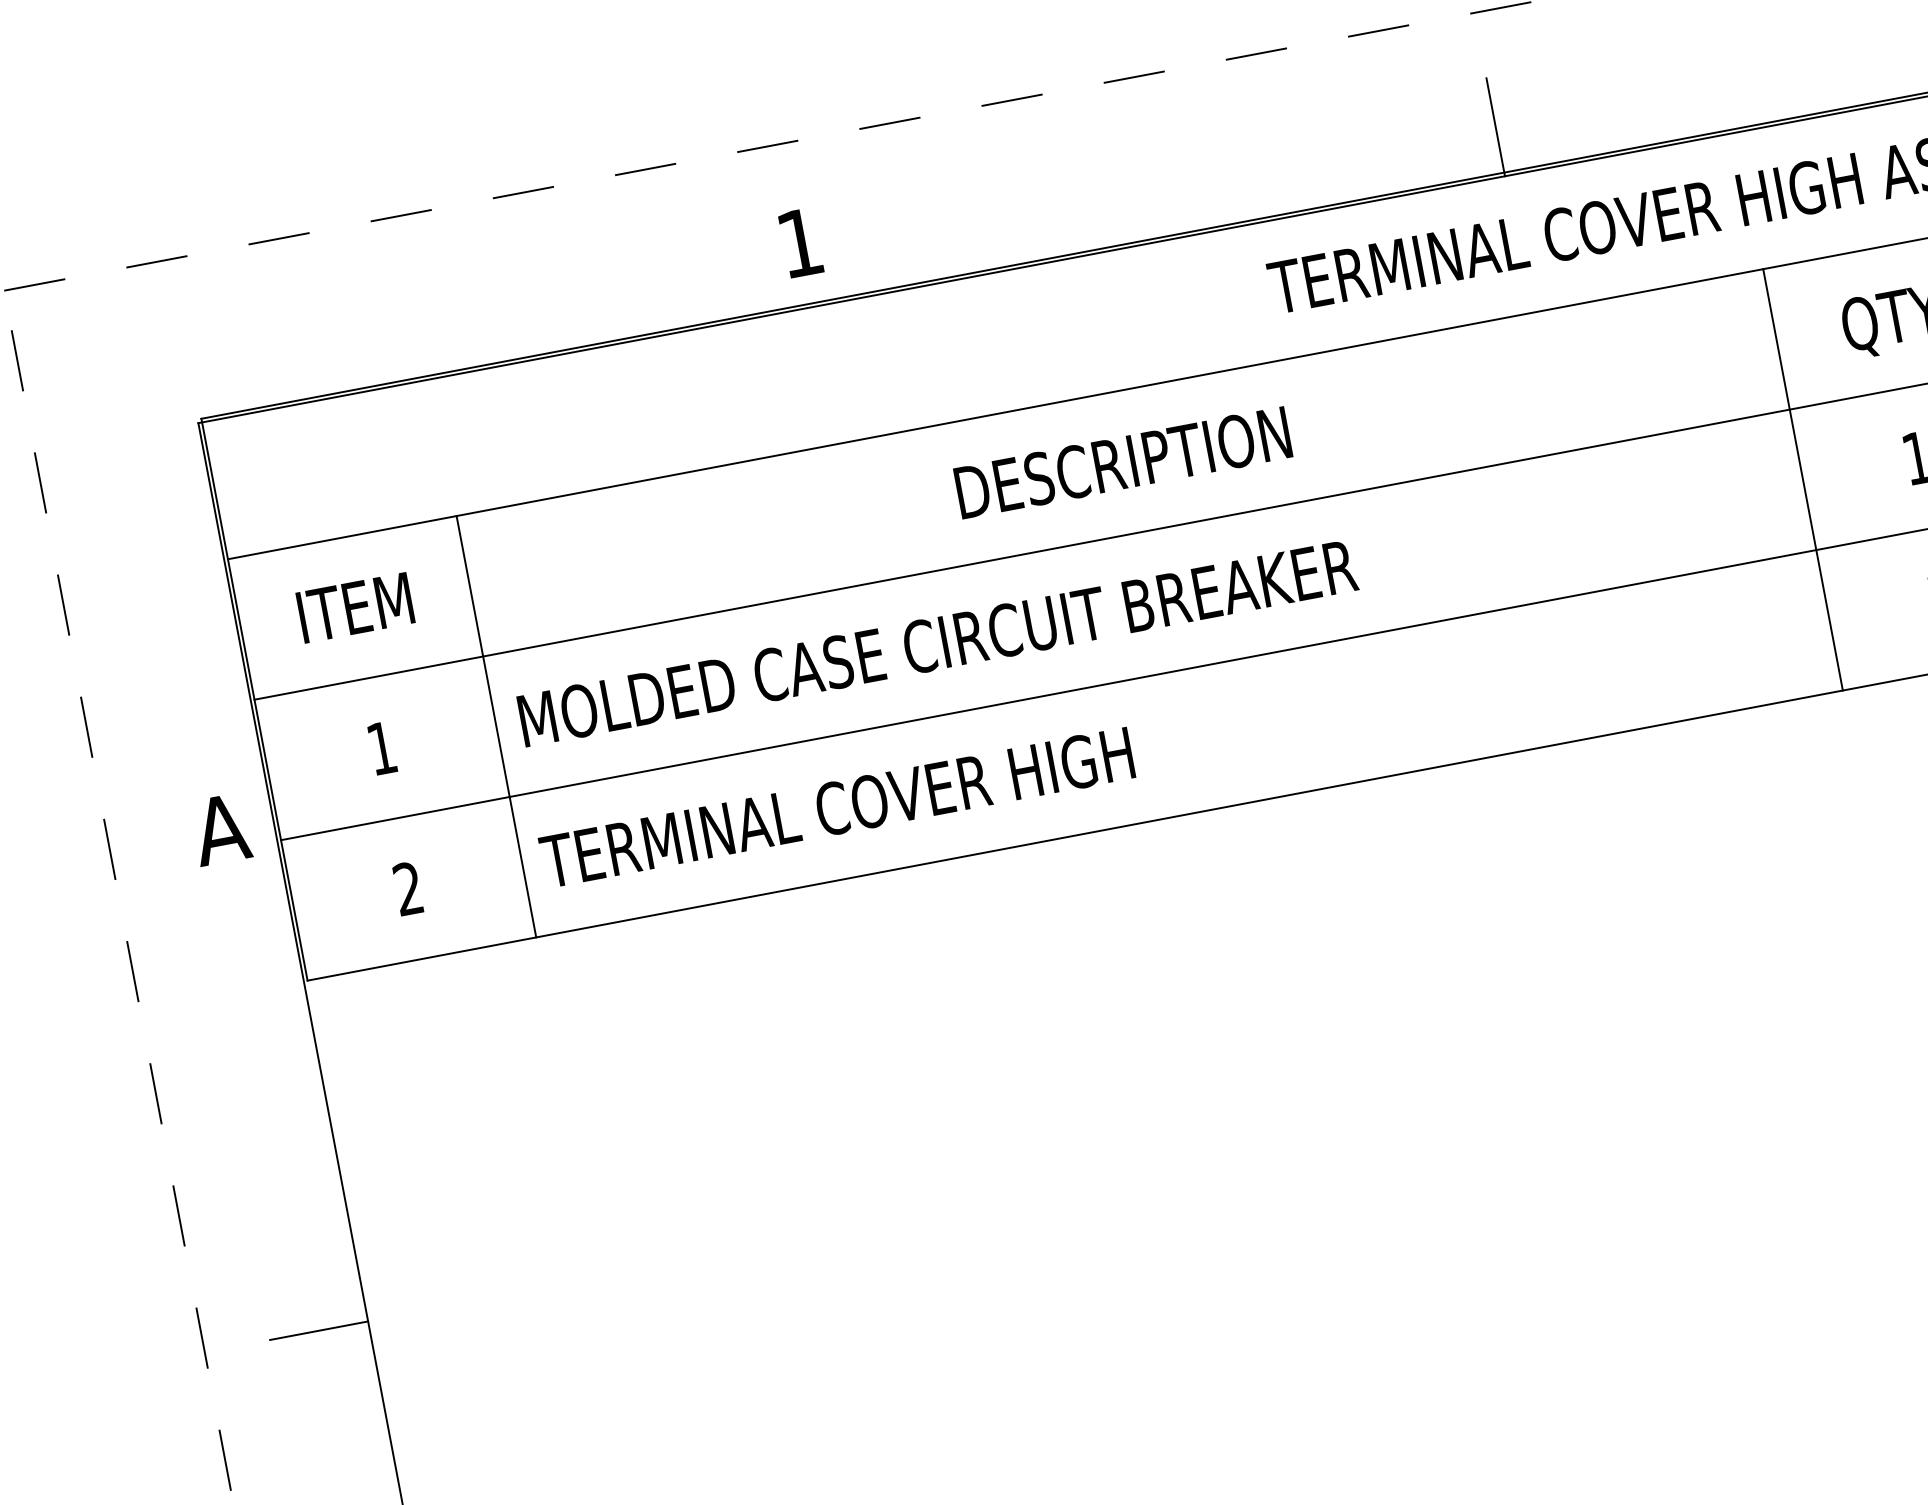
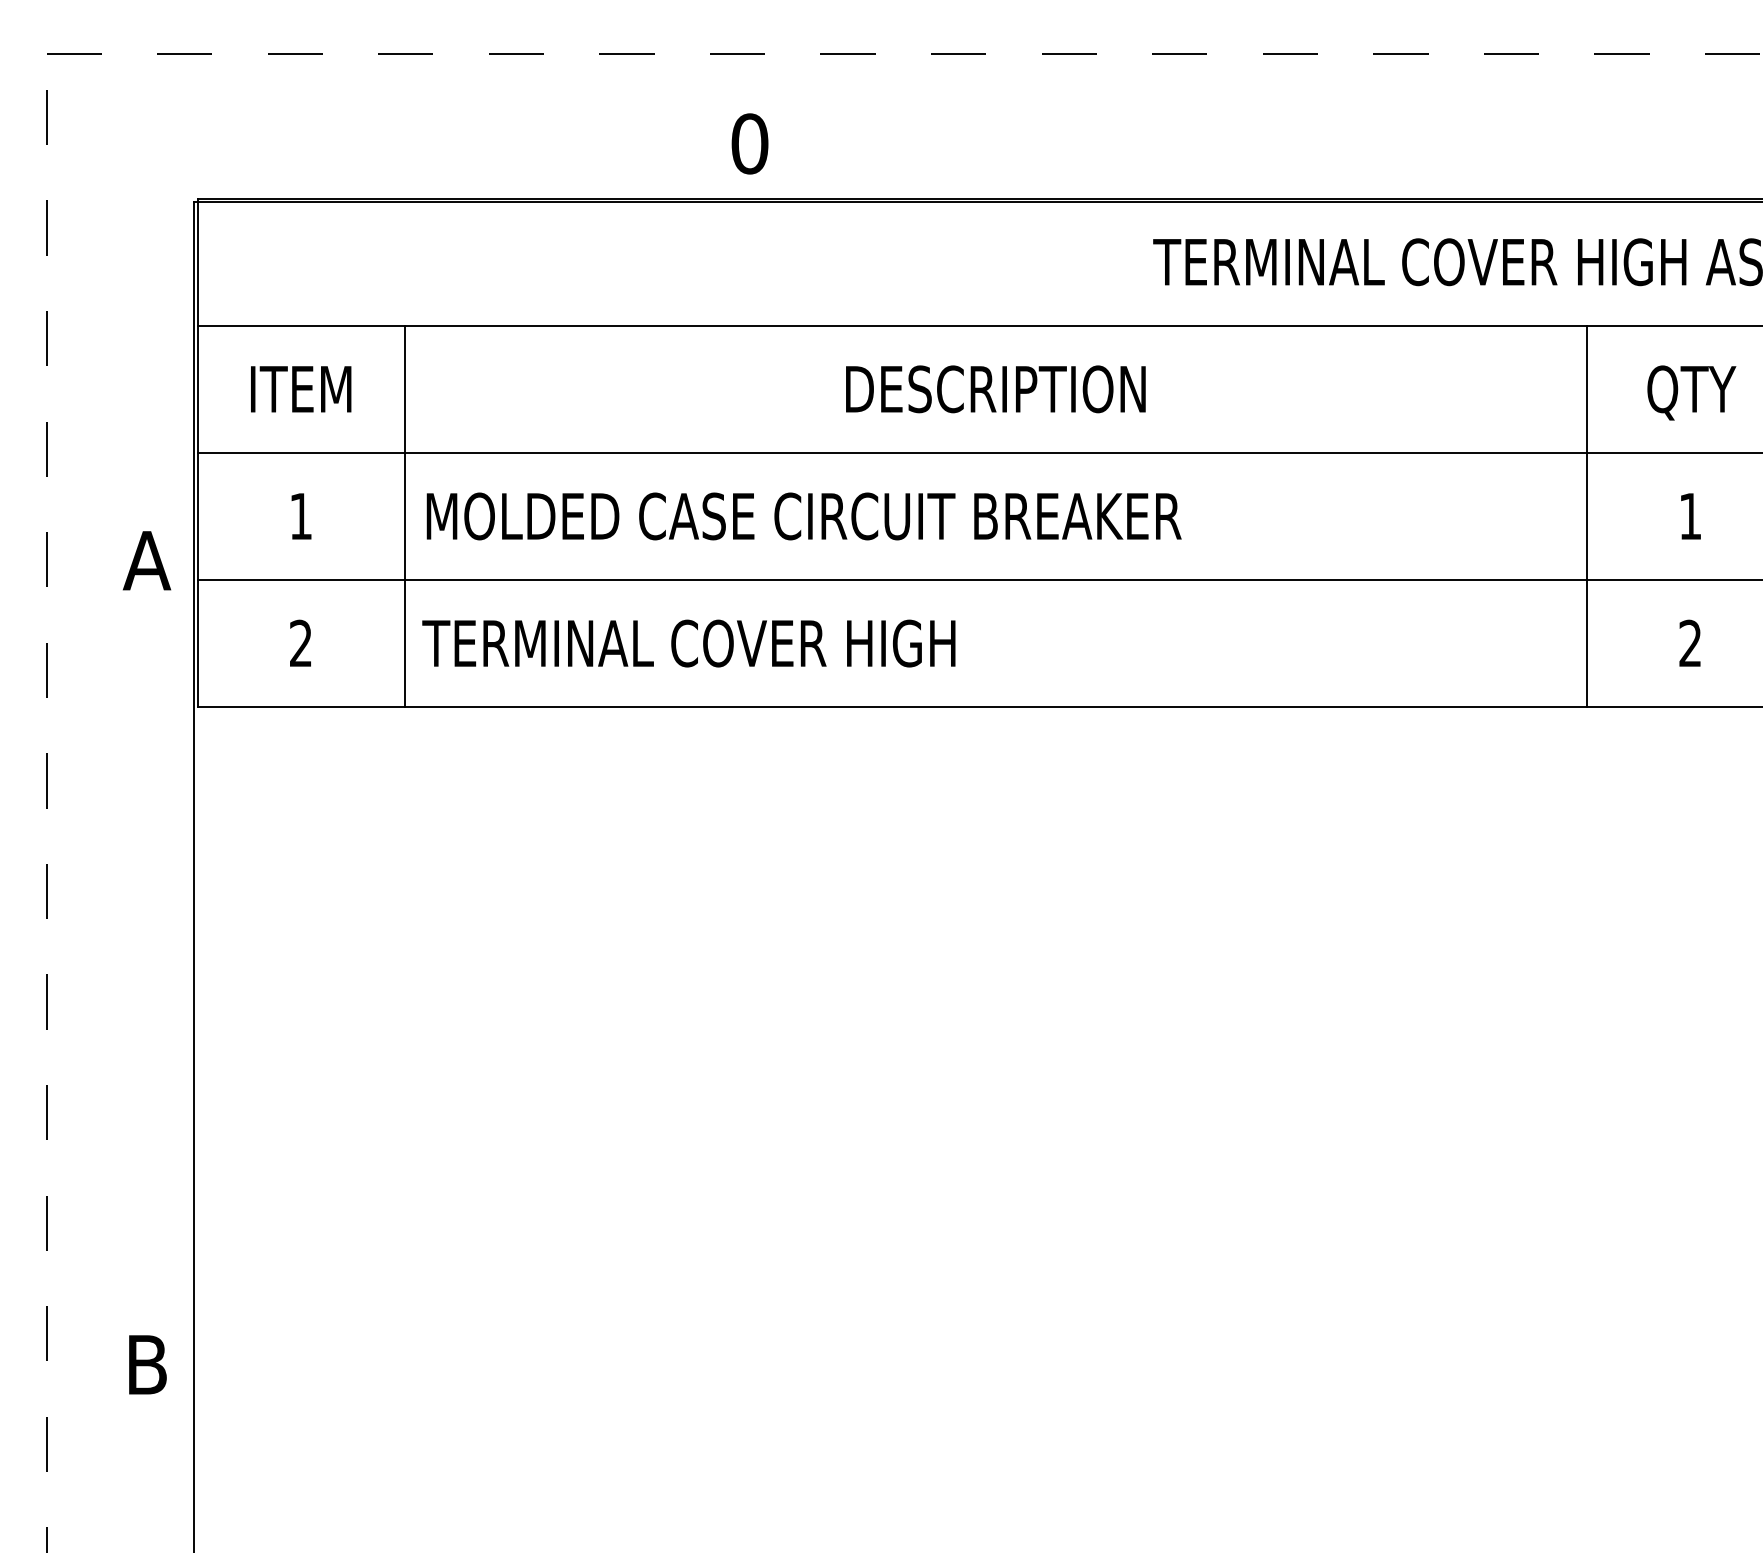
line: (1495, 127) -> (1376, 157), removed
text: (799, 242) -> (749, 143), 1 -> 0
line: (318, 1330) -> (149, 1014), removed

